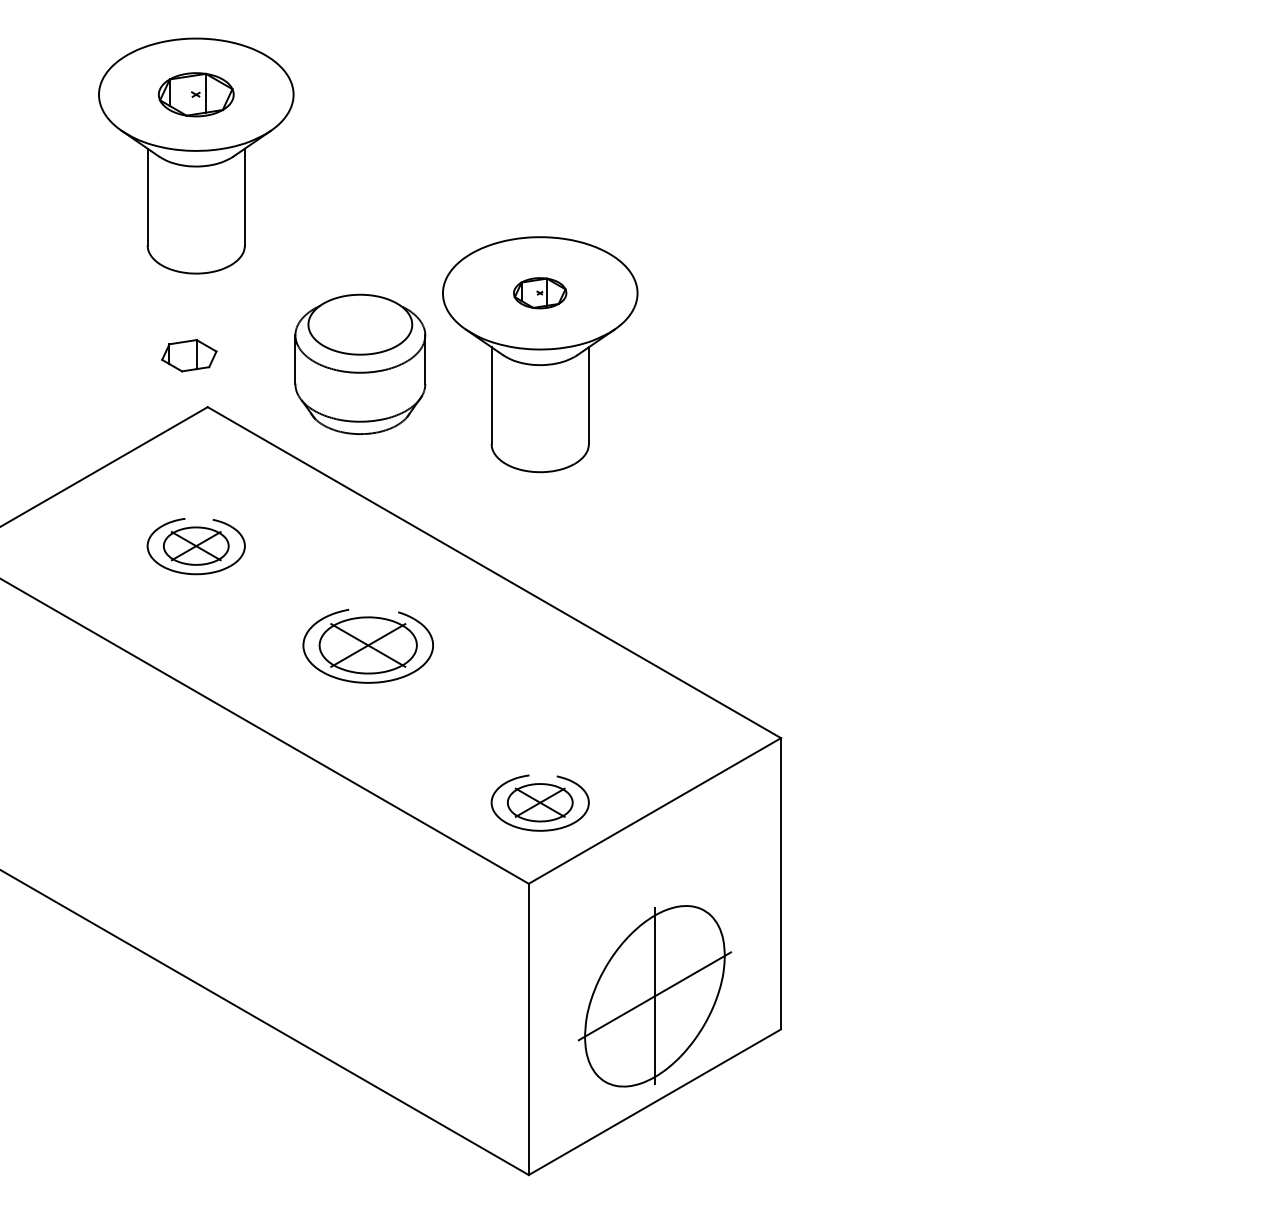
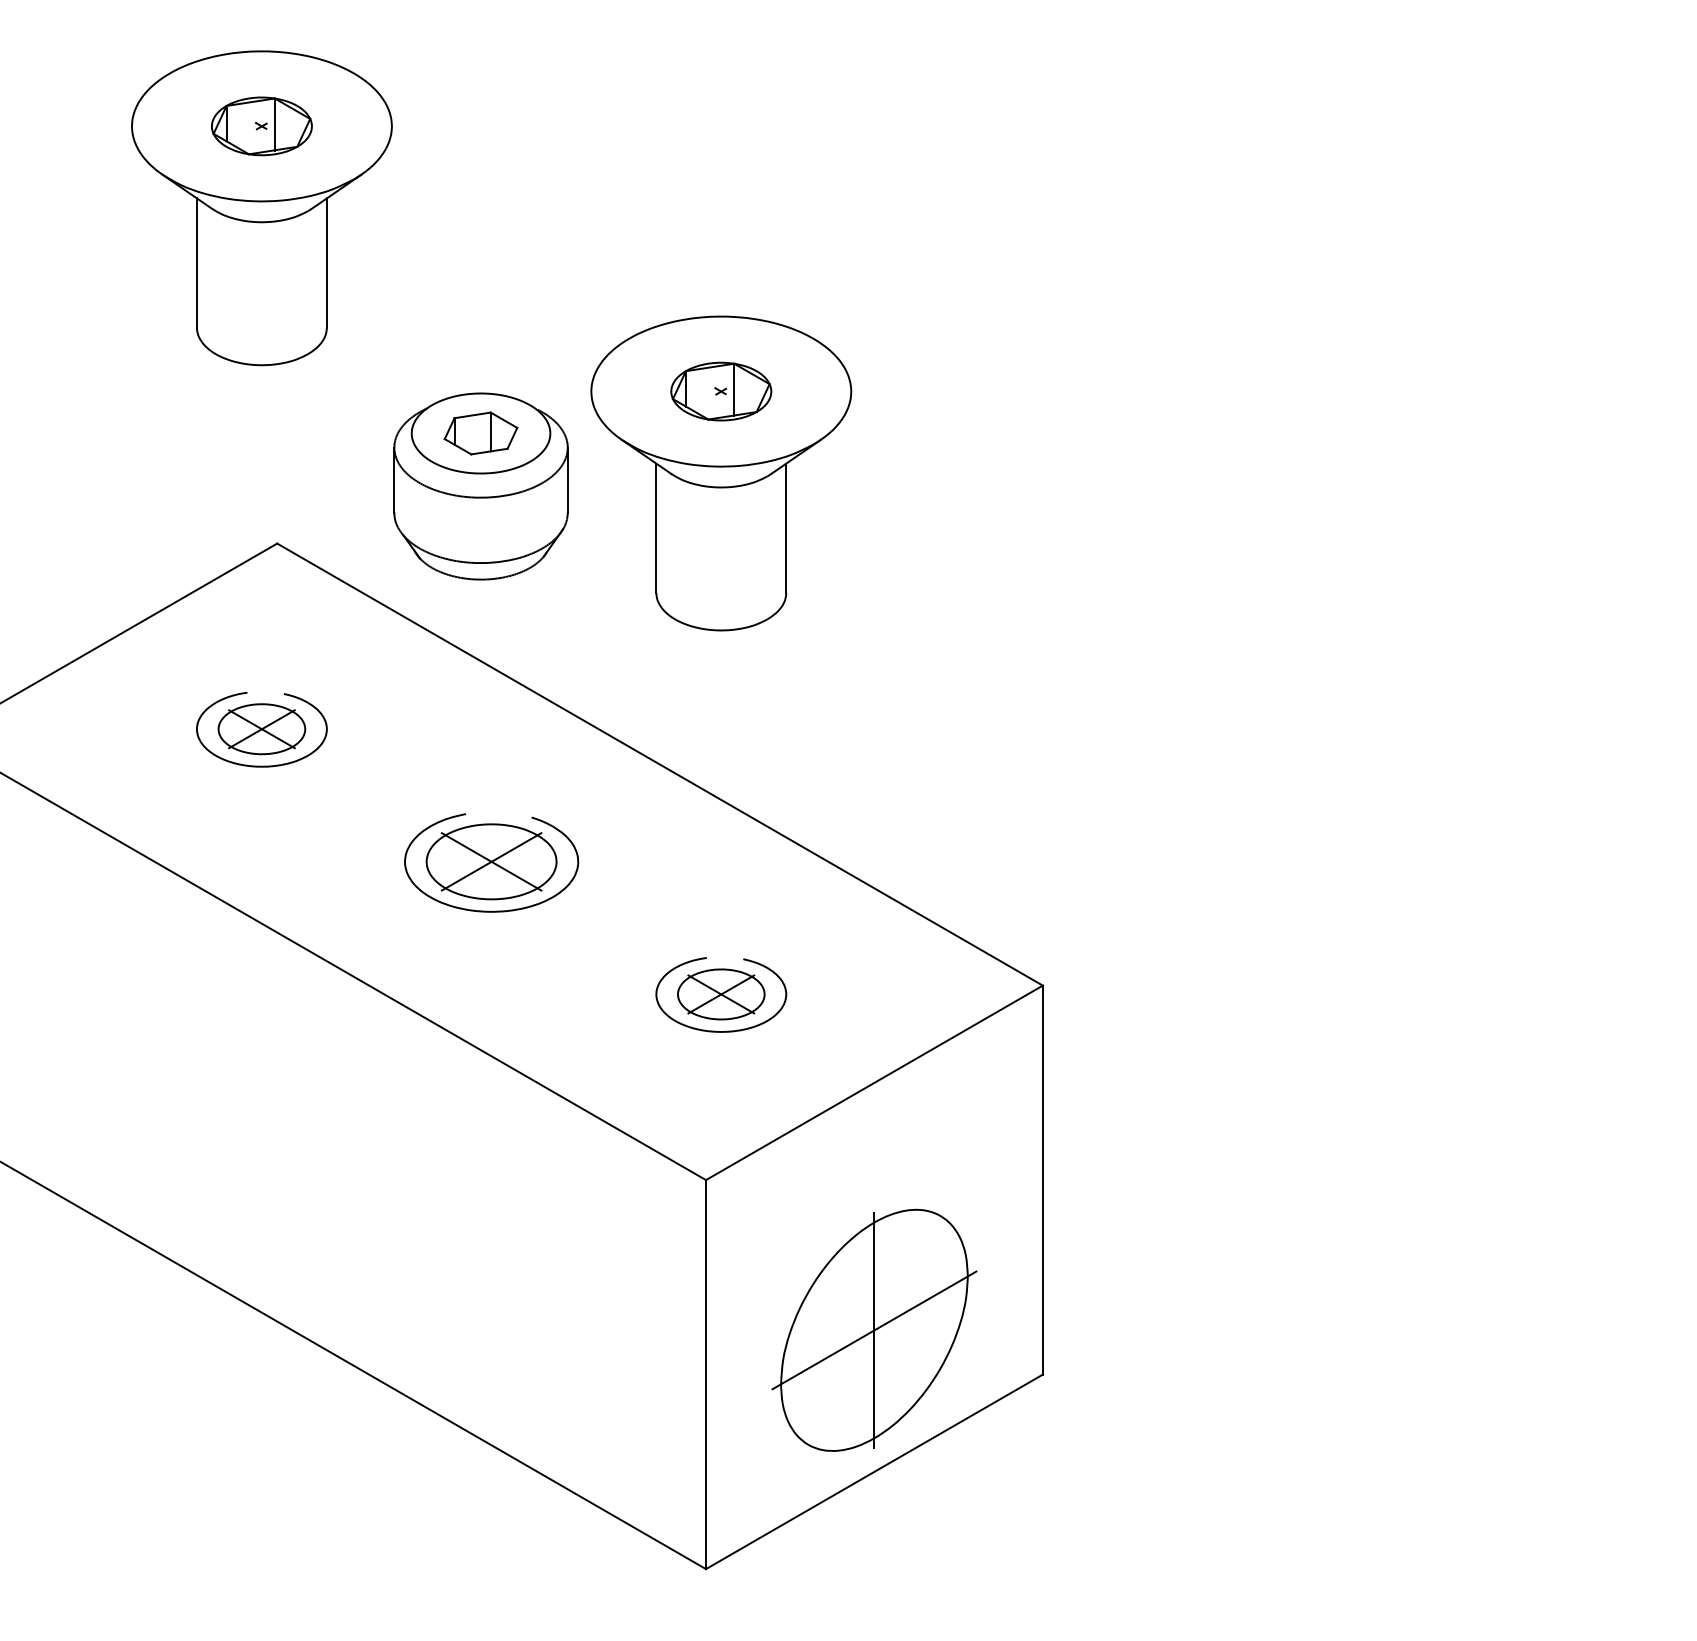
part: (539, 292) -> (720, 390), size x1.43
part: (189, 355) -> (481, 433), moved
part: (539, 802) -> (720, 994), moved

